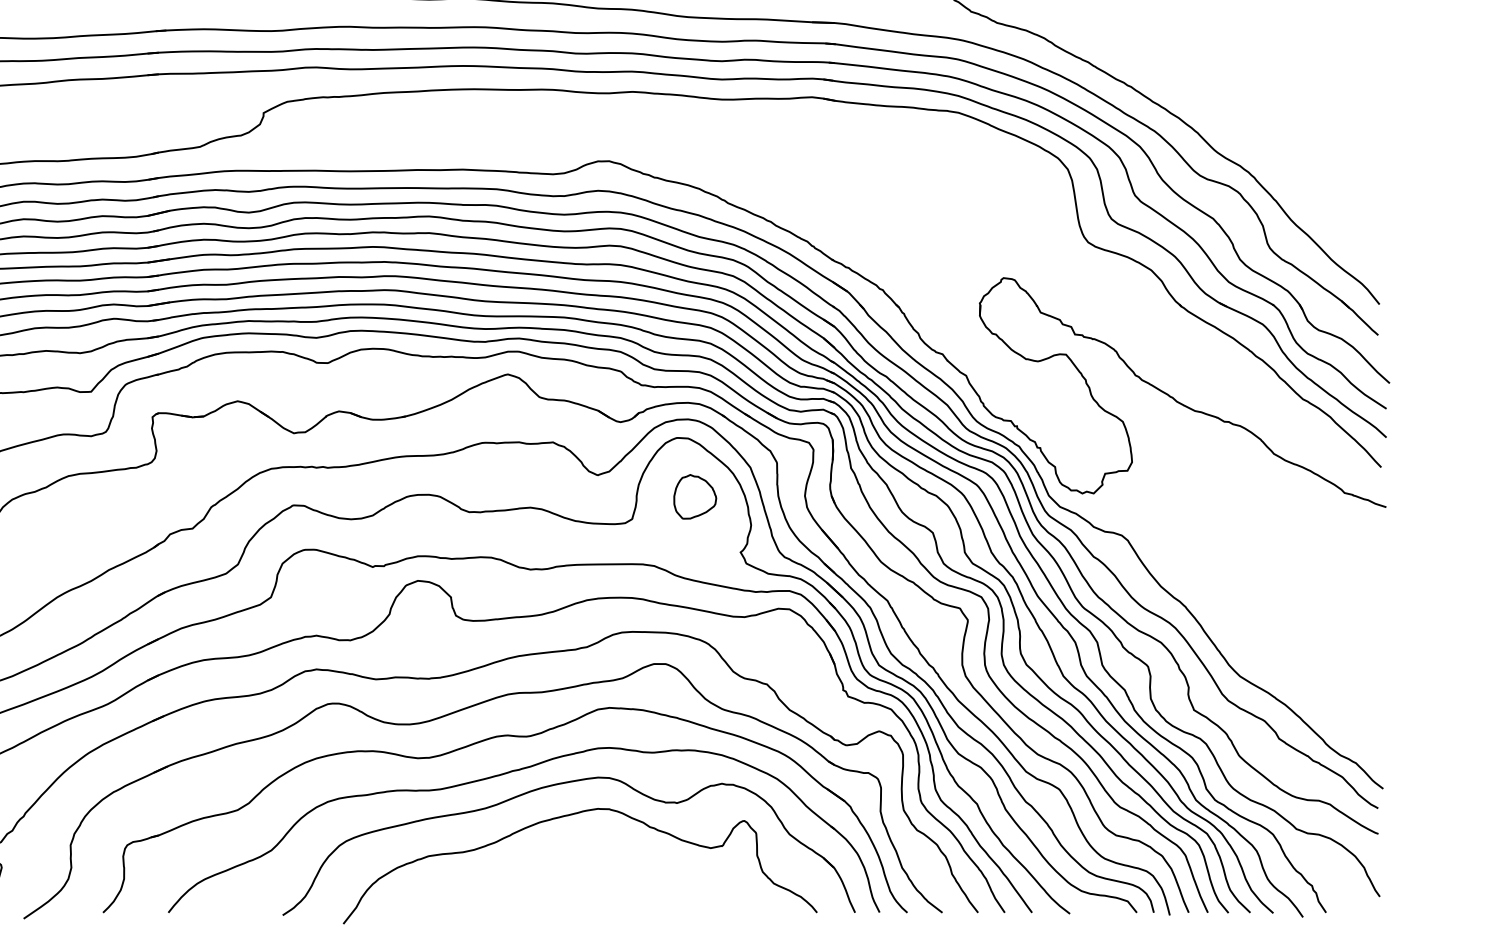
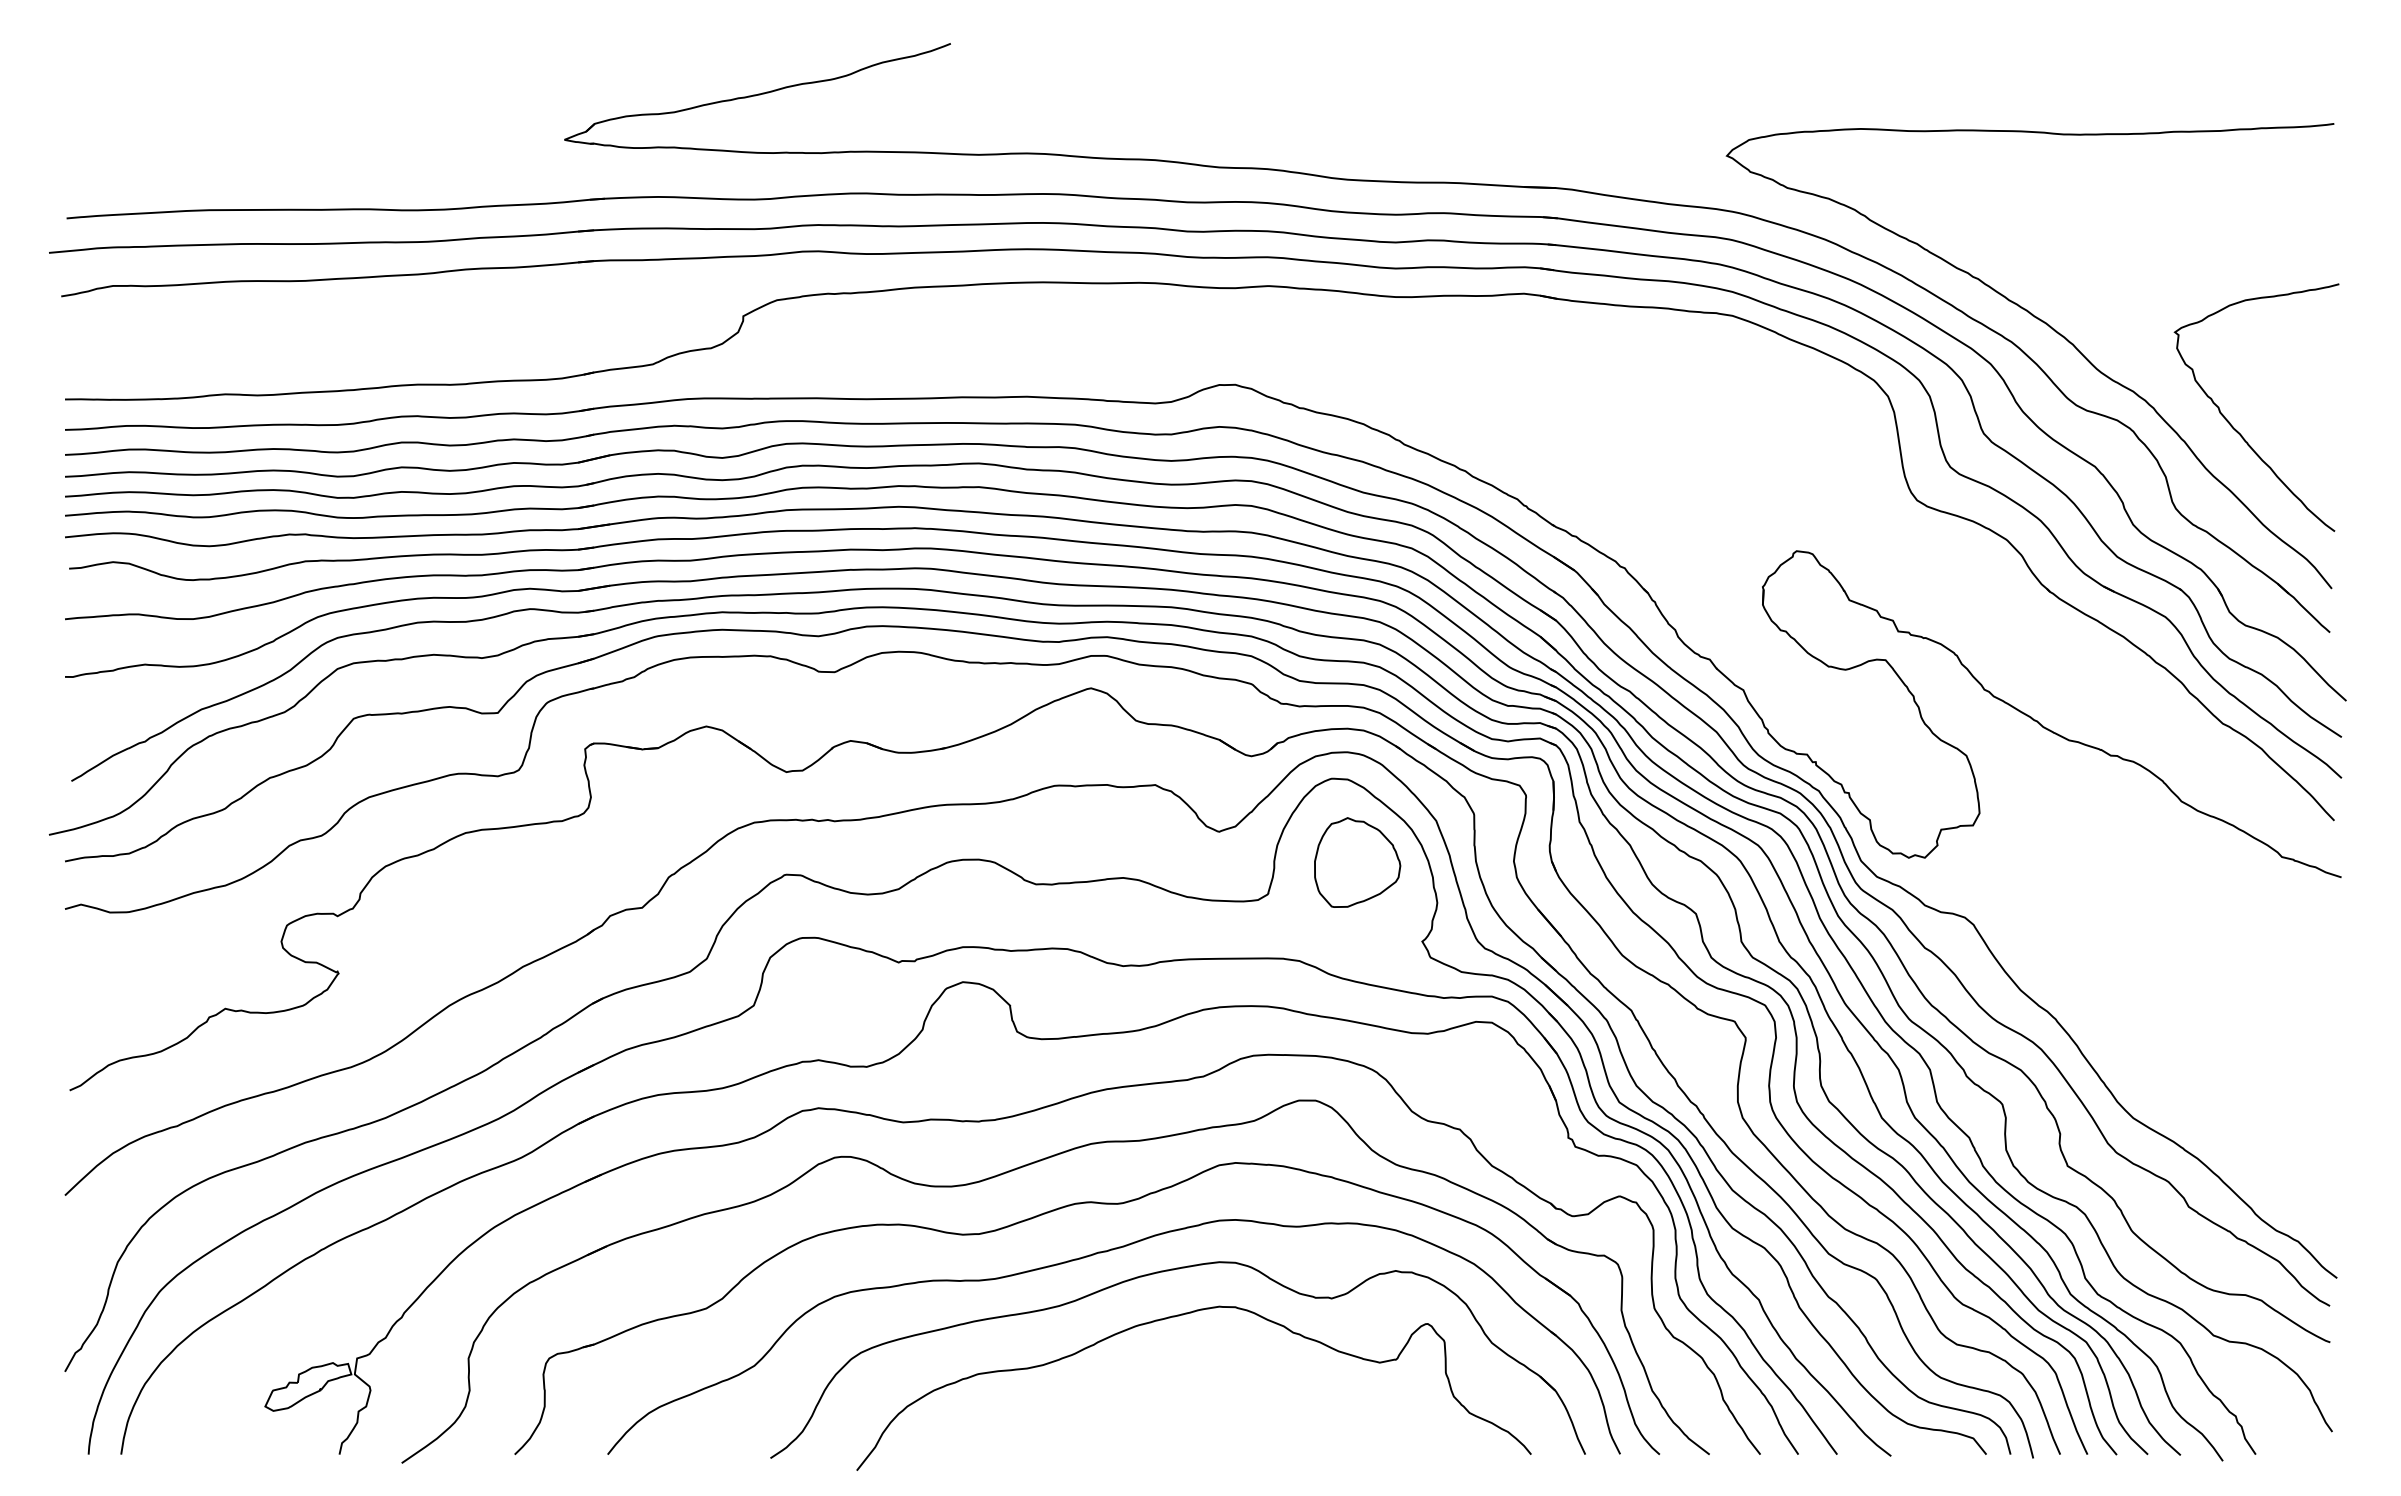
curve: (1311, 191) -> (2235, 428), added
part: (695, 496) -> (1357, 862), size x1.43

